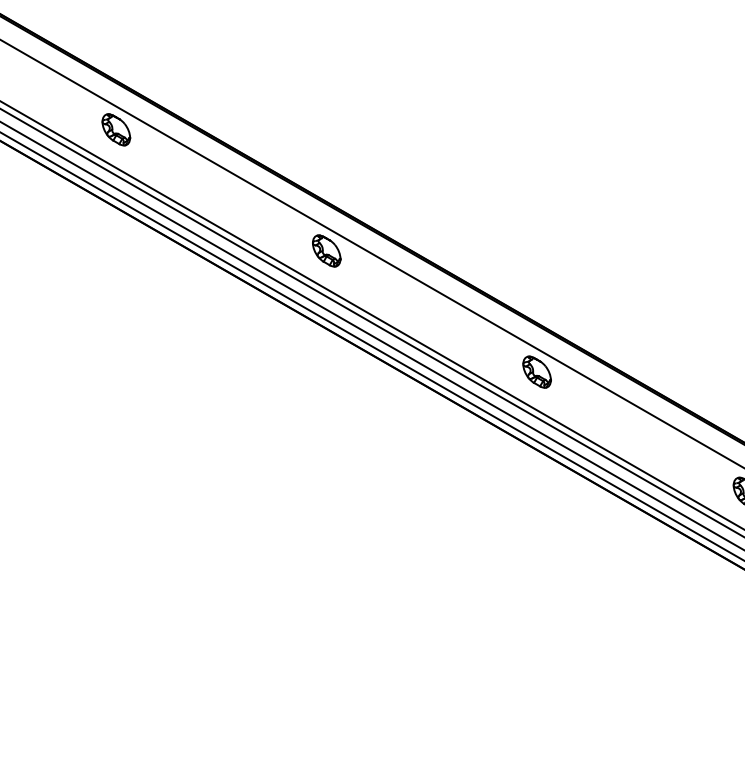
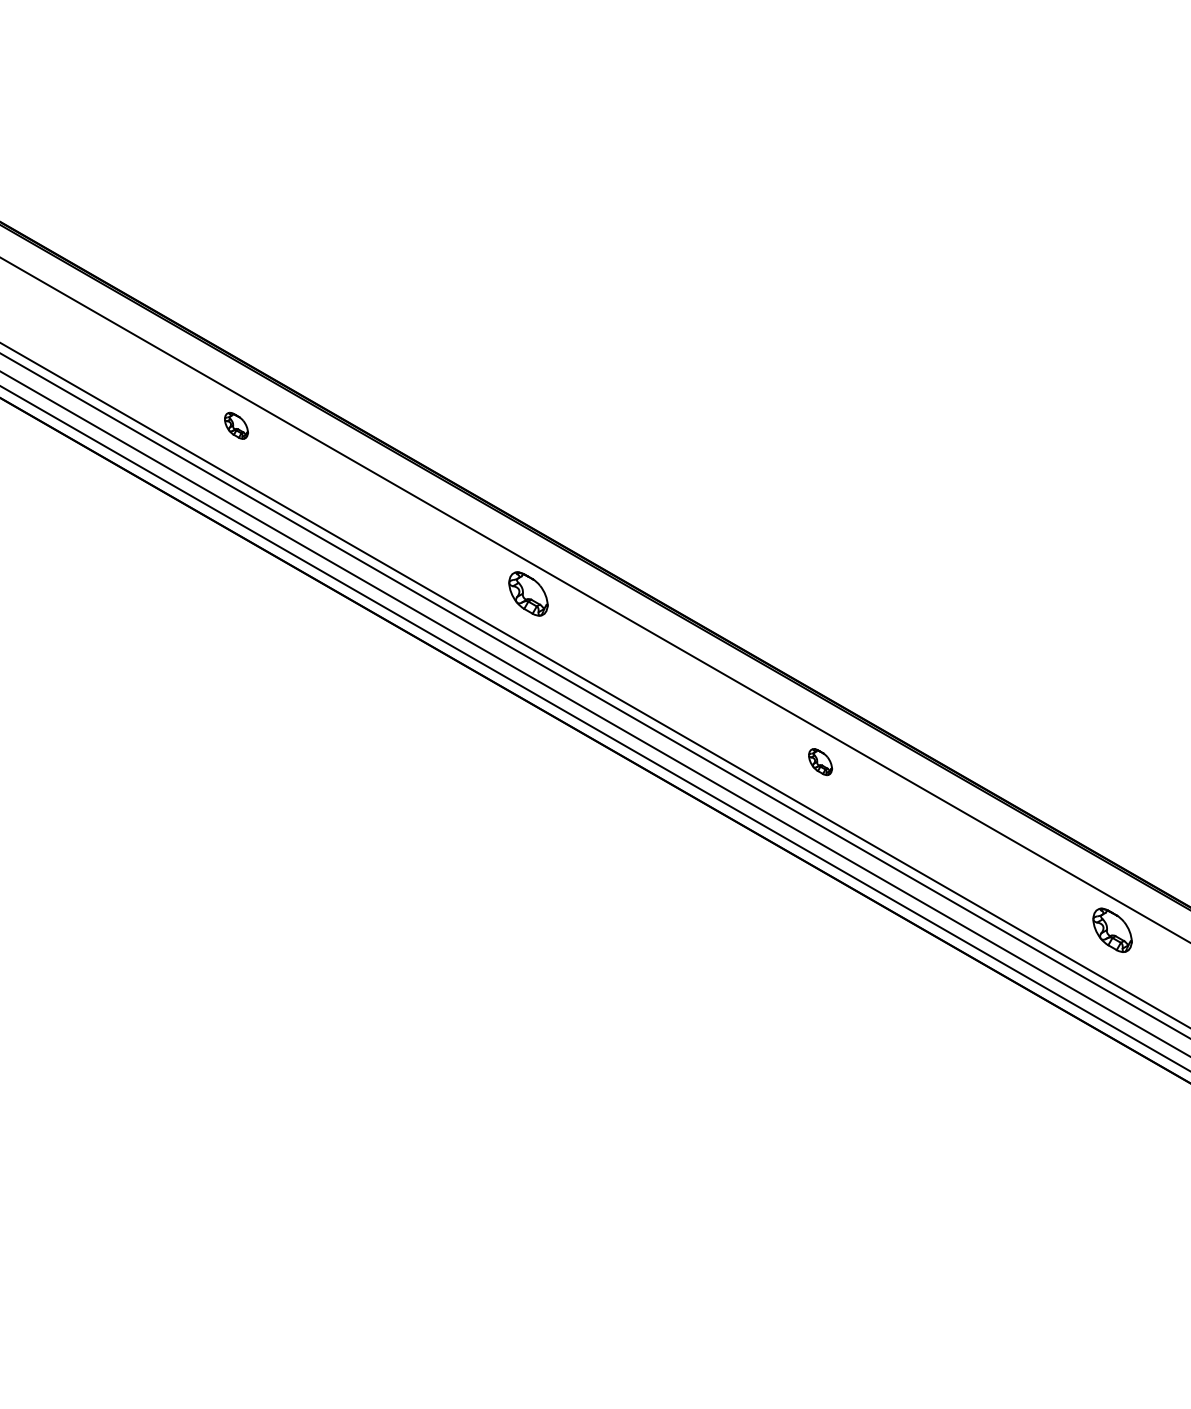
part: (116, 129) -> (236, 425), size x0.6
part: (537, 371) -> (820, 761), size x0.6

